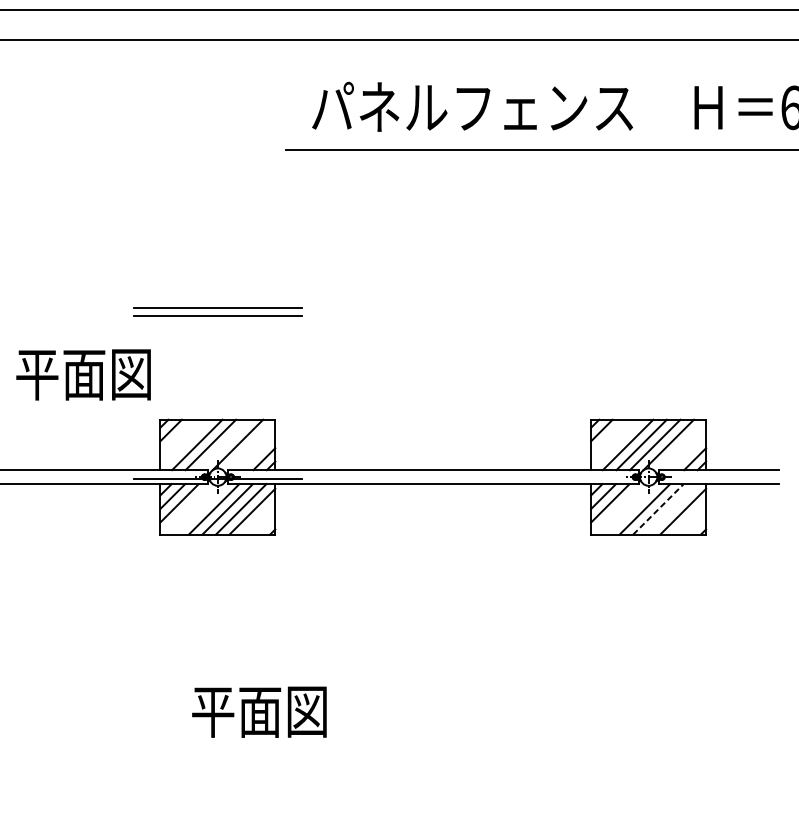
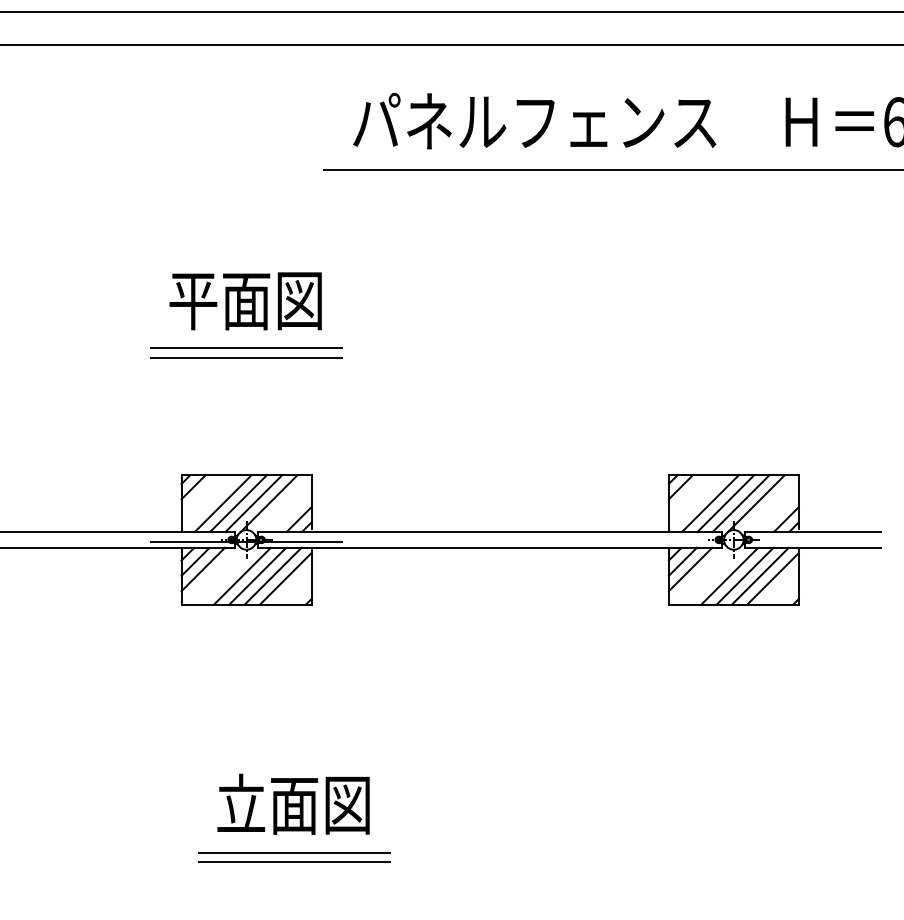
text: (83, 375) -> (245, 301), moved
line: (224, 444) -> (253, 503), added
line: (671, 508) -> (759, 575), added
line: (658, 509) -> (745, 576), dashed -> solid
text: (213, 710) -> (241, 803), 平面図 -> 立面図
line: (260, 753) -> (294, 852), added
line: (260, 762) -> (294, 862), added

